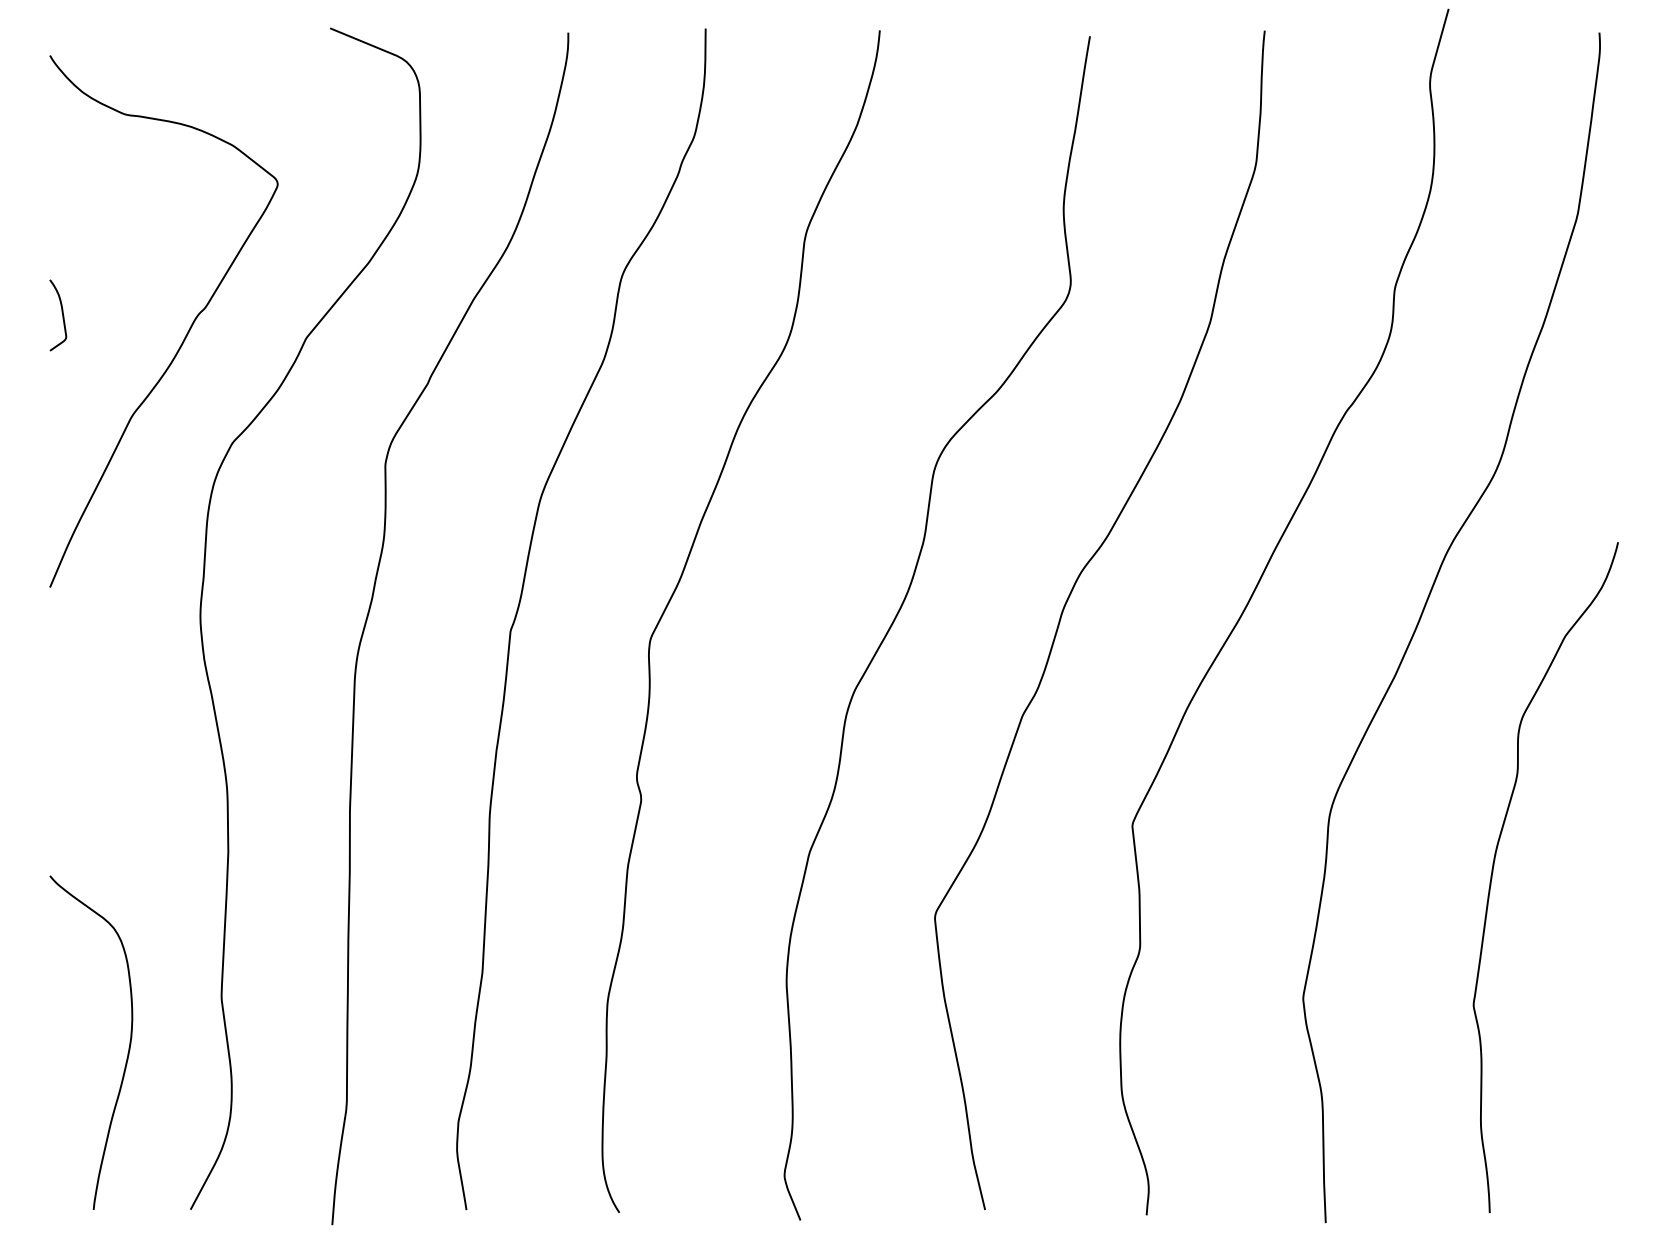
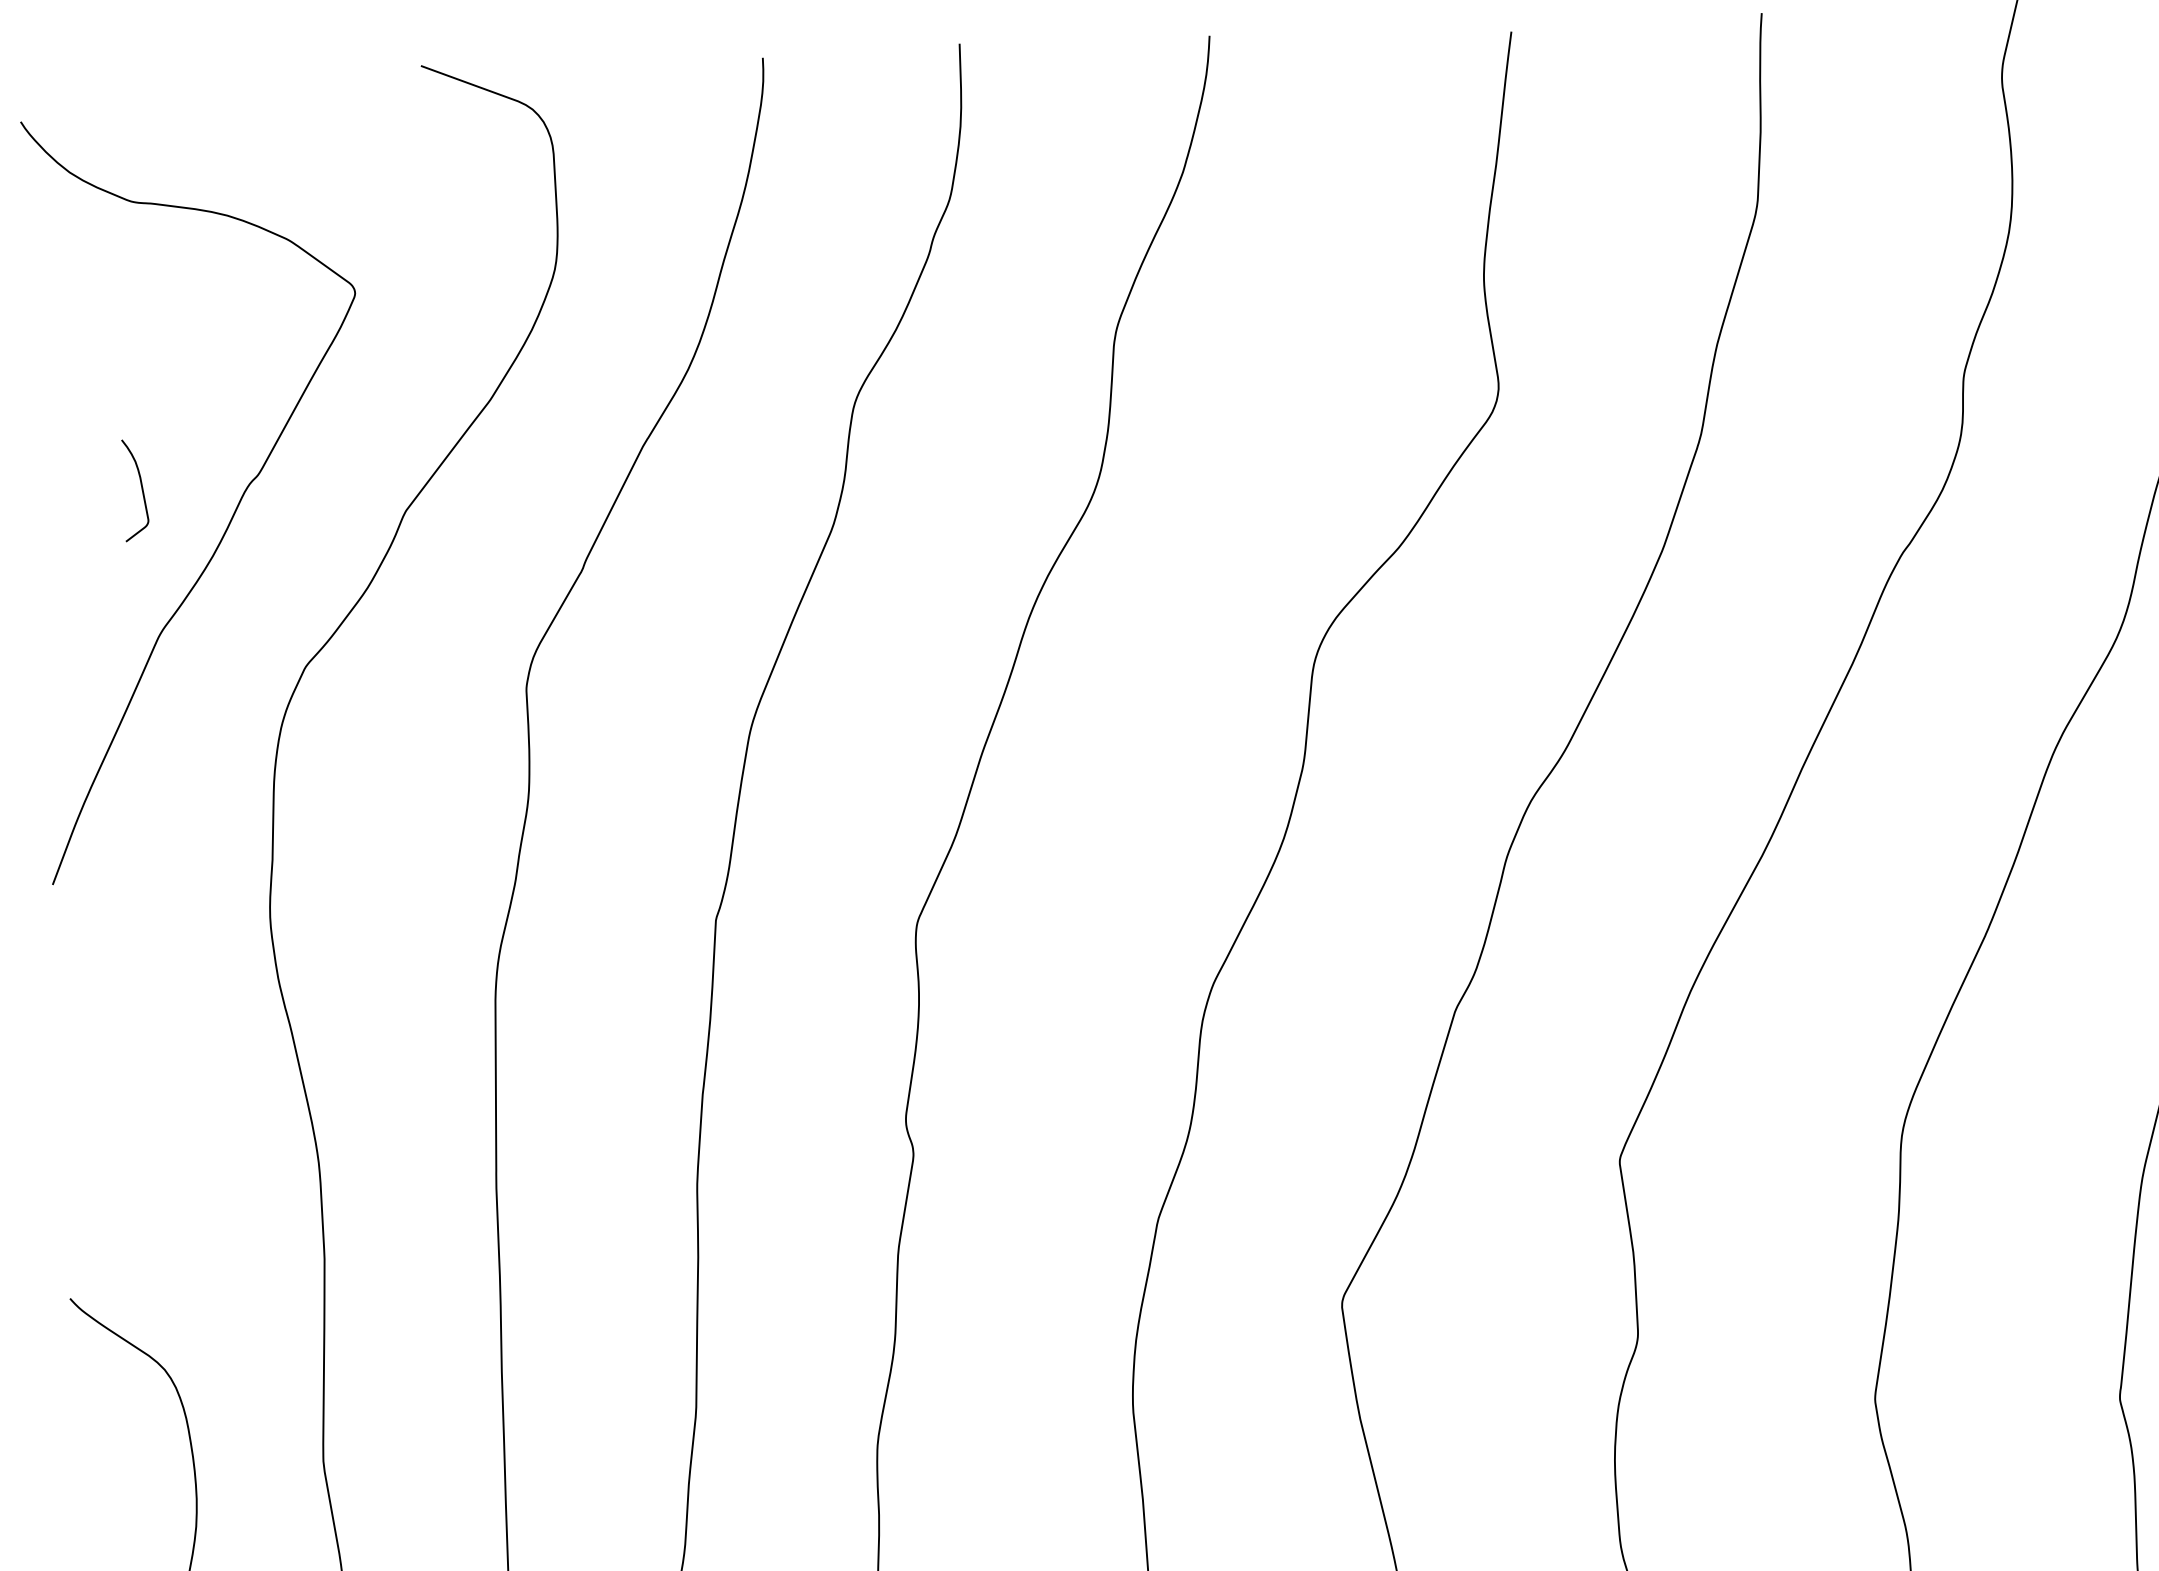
curve: (62, 315) -> (141, 490), moved

